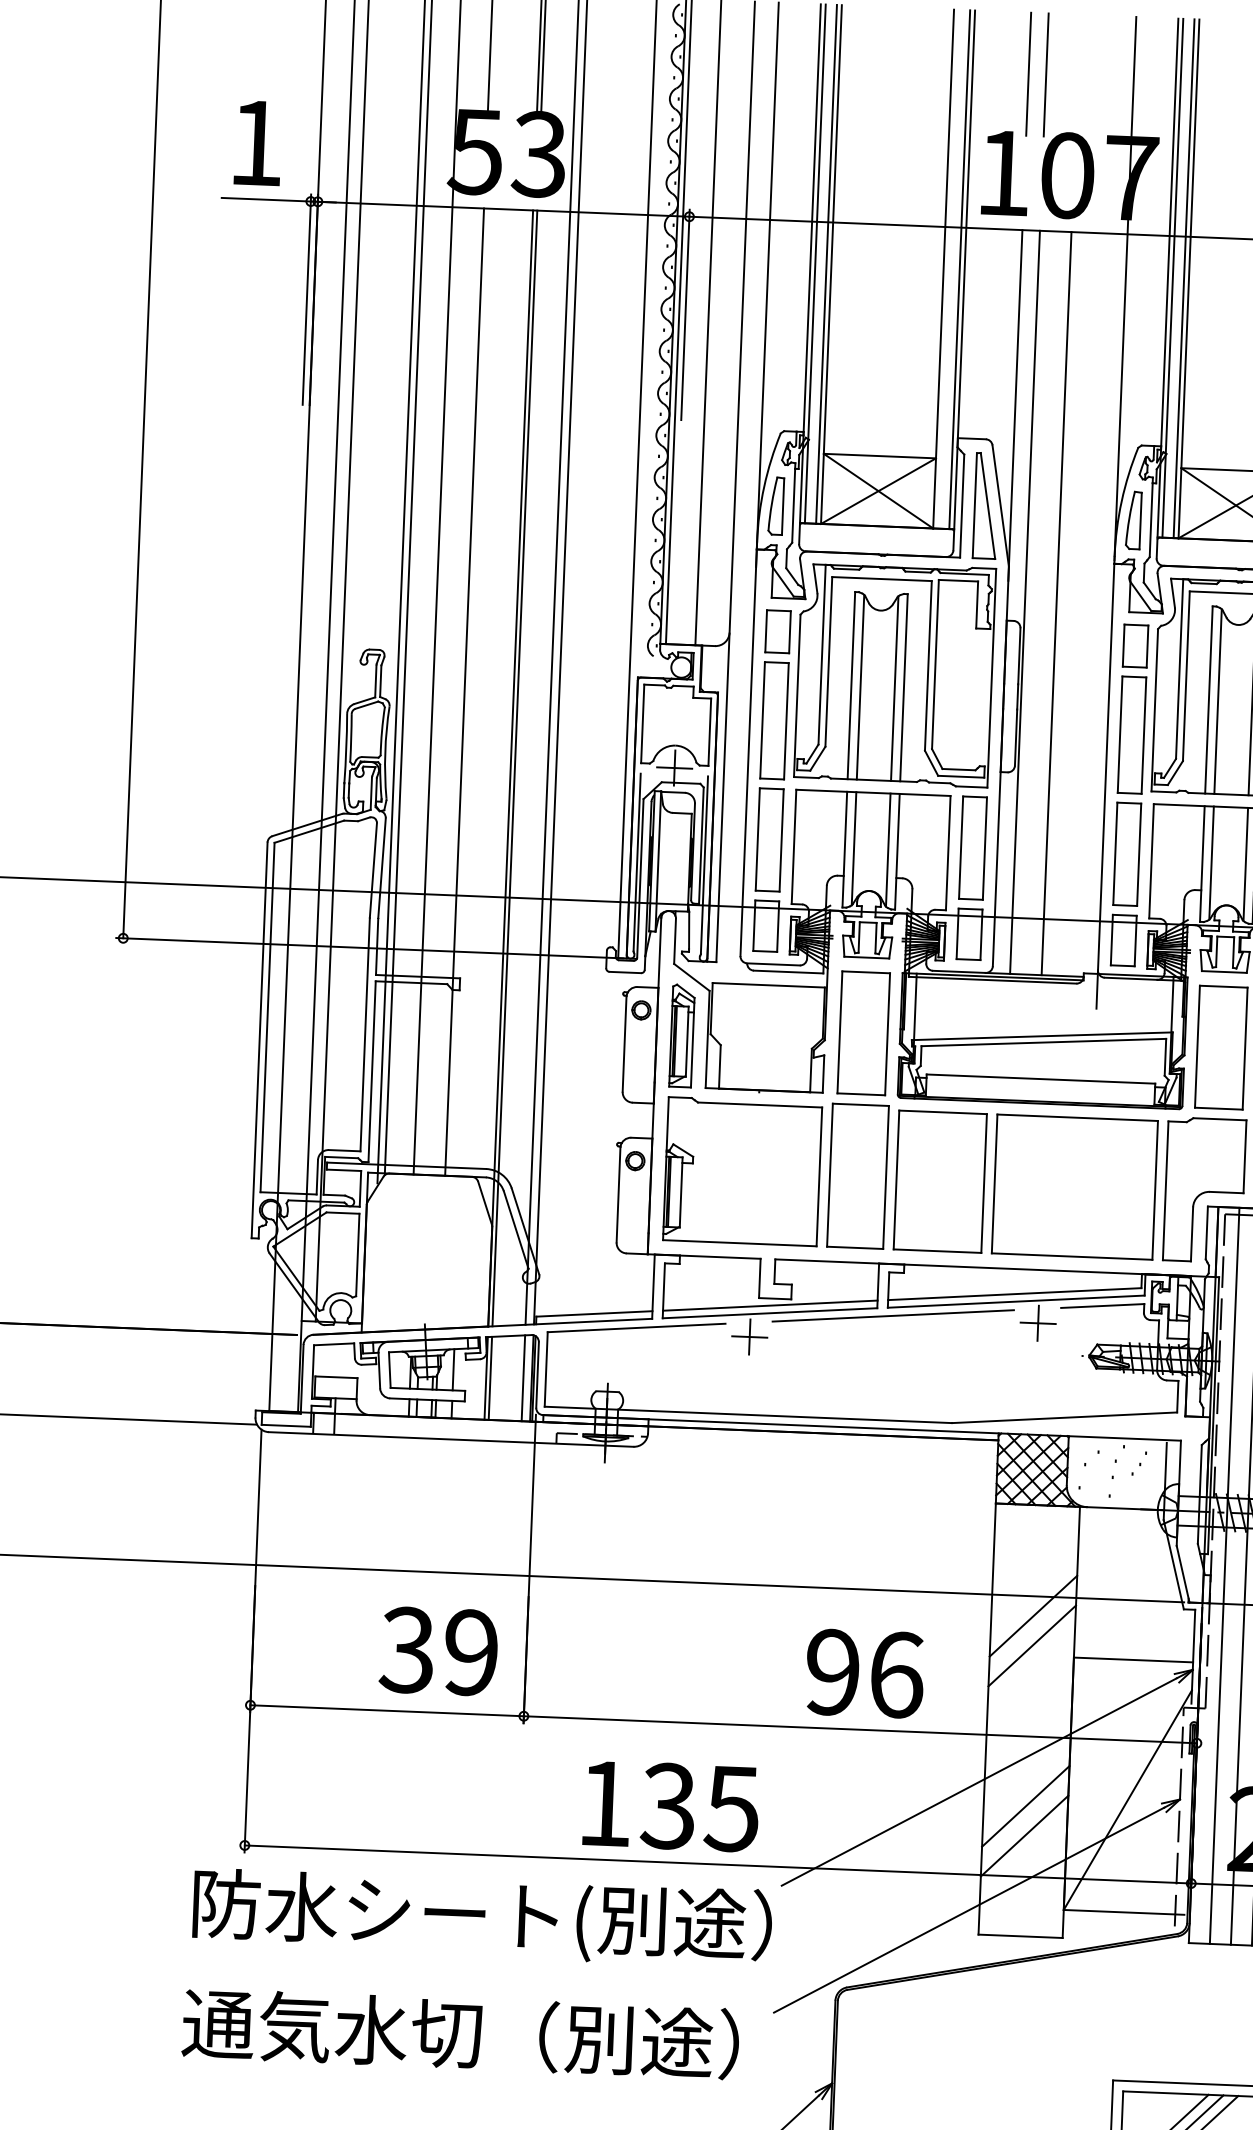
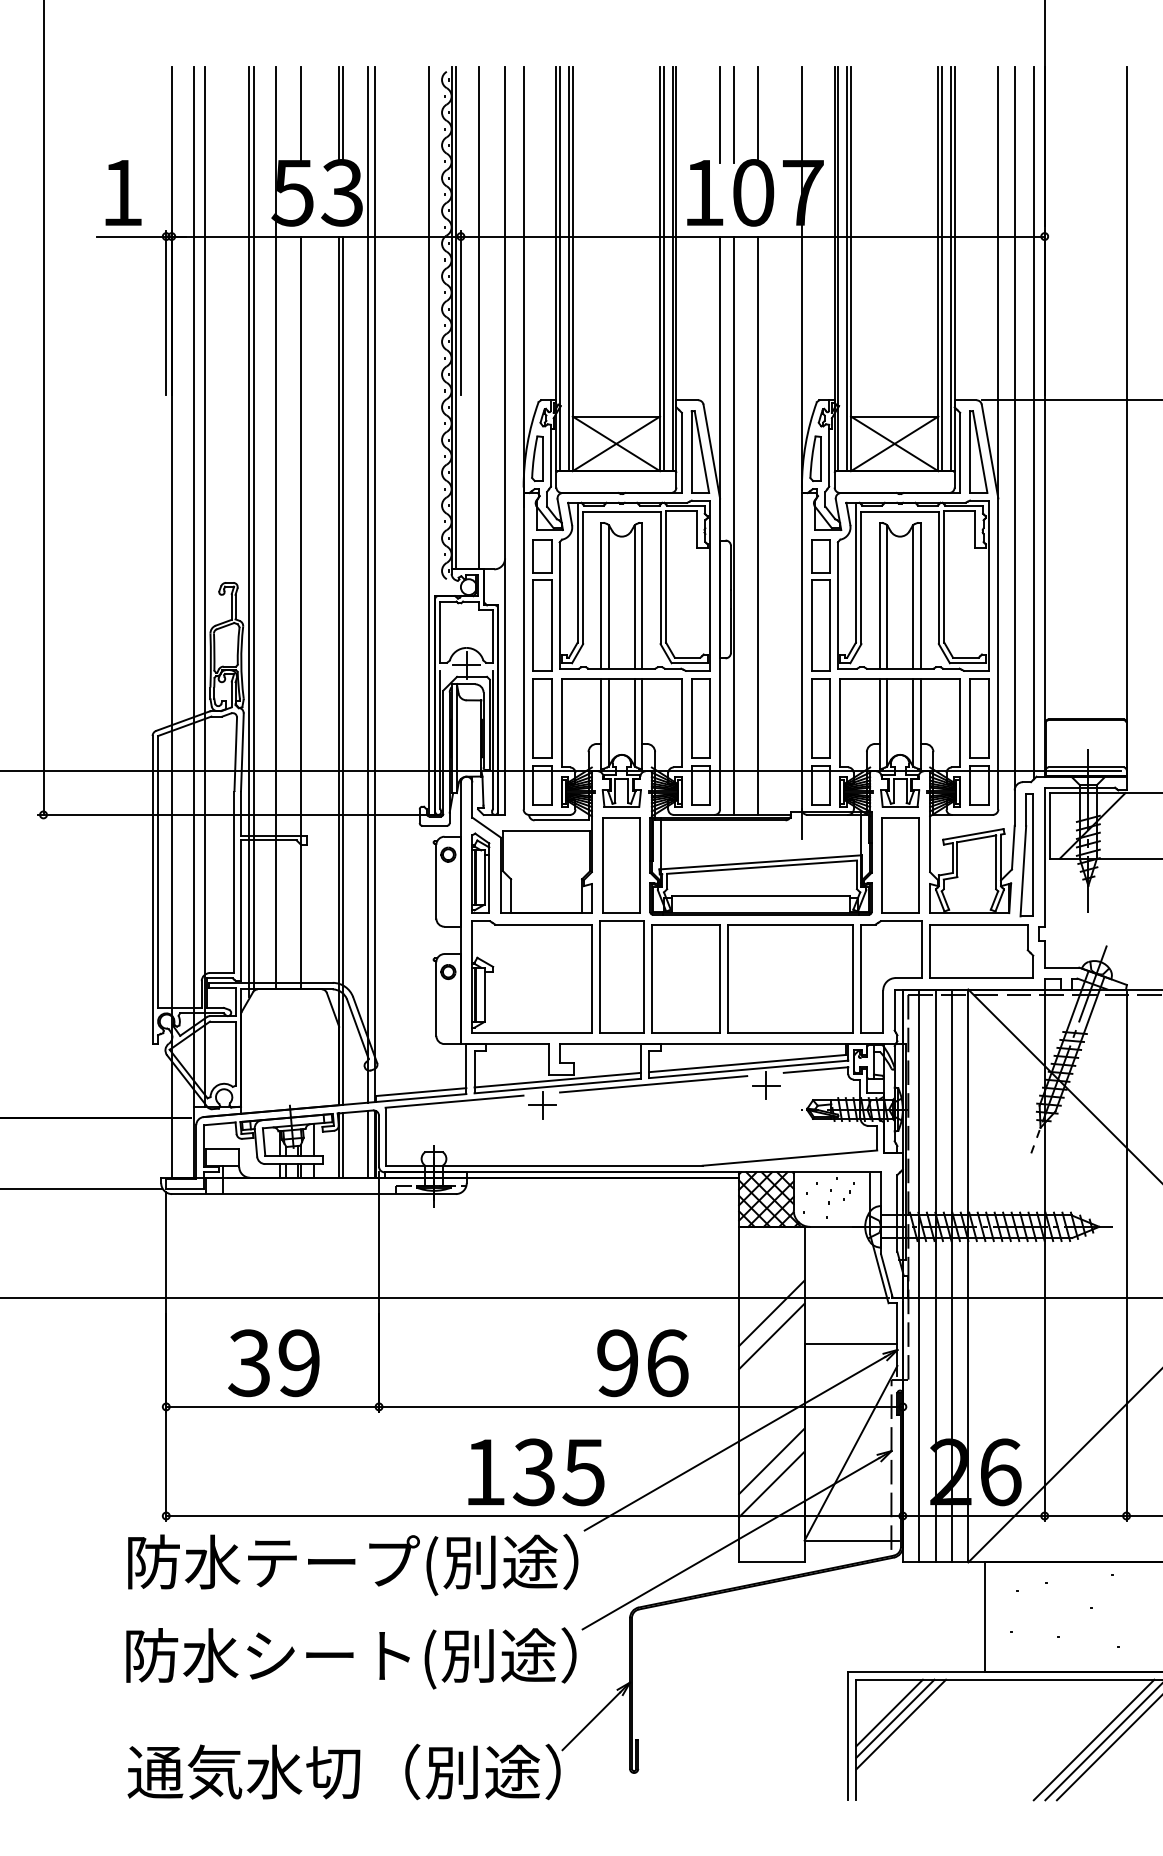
line: (1078, 76) -> (758, 115), added
line: (948, 269) -> (663, 269), added
text: (438, 1651) -> (273, 1363), moved
text: (671, 1806) -> (536, 1472), moved
text: (457, 1912) -> (333, 1561), 防水シート(別途） -> 防水テープ(別途）
text: (472, 2037) -> (349, 1658), 通気水切（別途） -> 防水シート(別途）

